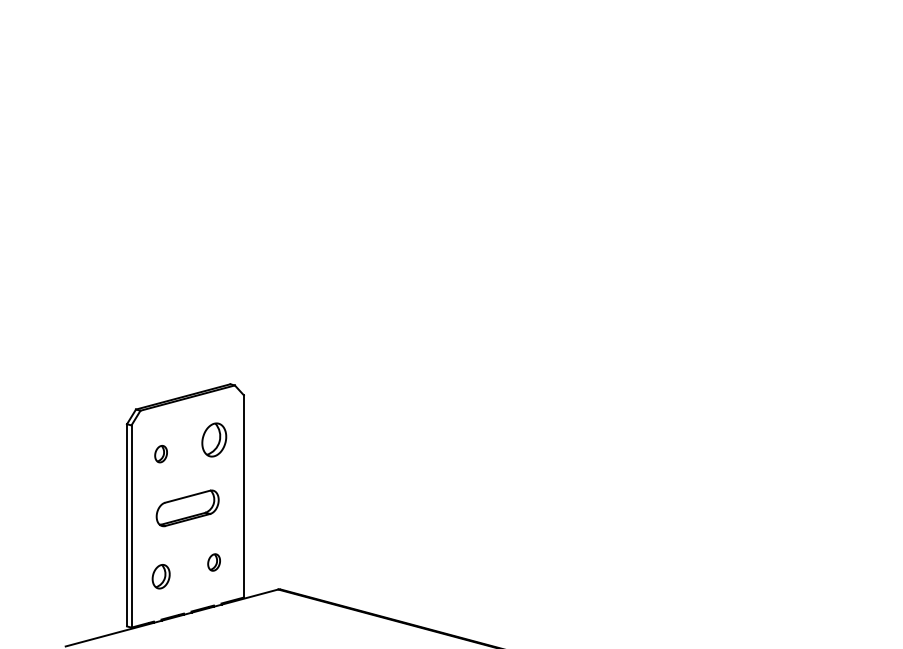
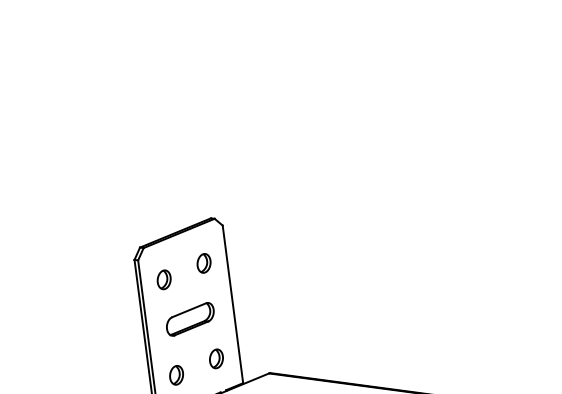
part: (213, 439) -> (203, 263), size x0.71
part: (160, 453) -> (163, 279), size x1.43
part: (213, 562) -> (215, 358), size x1.43

